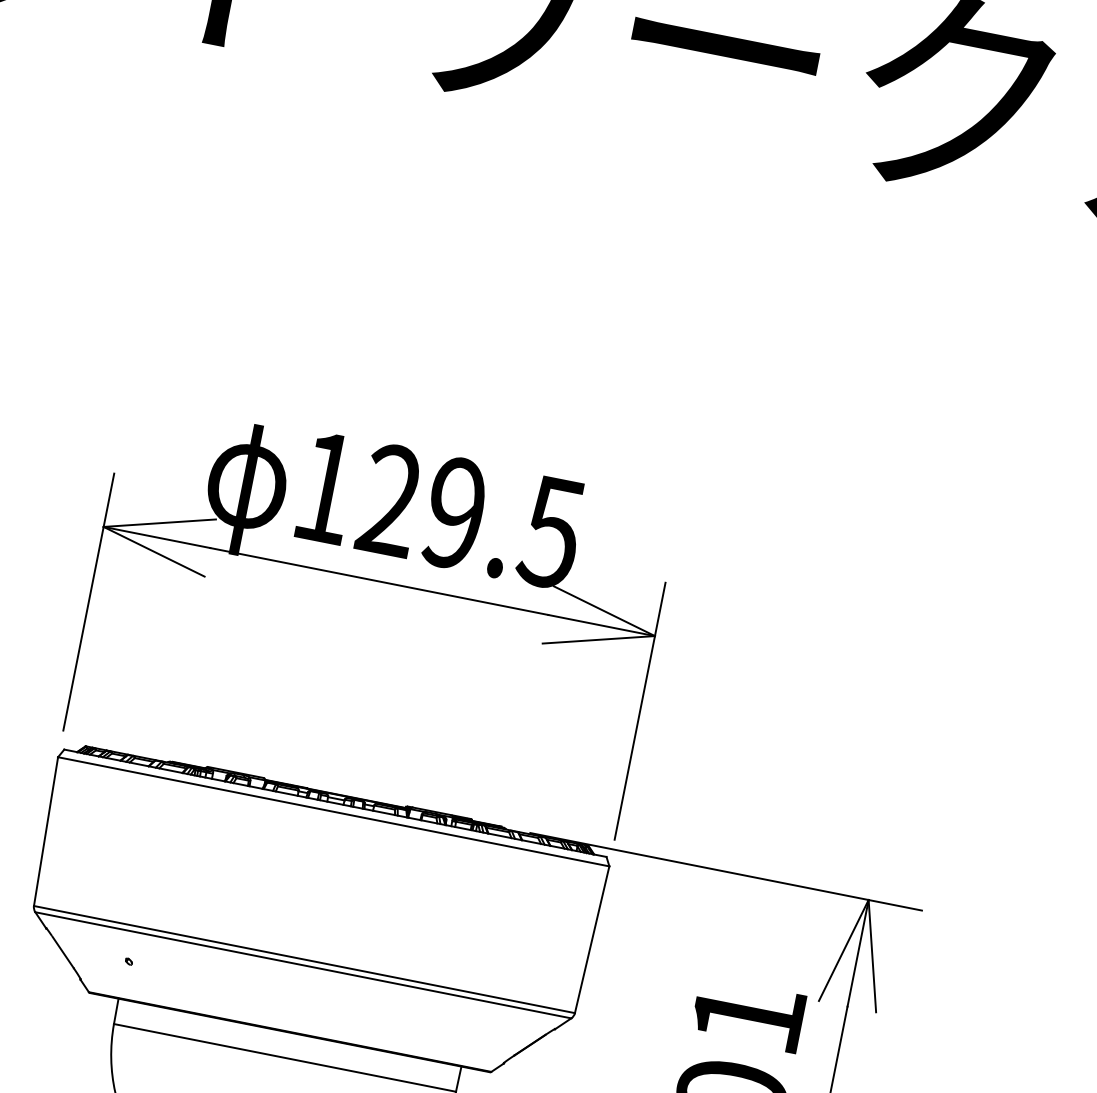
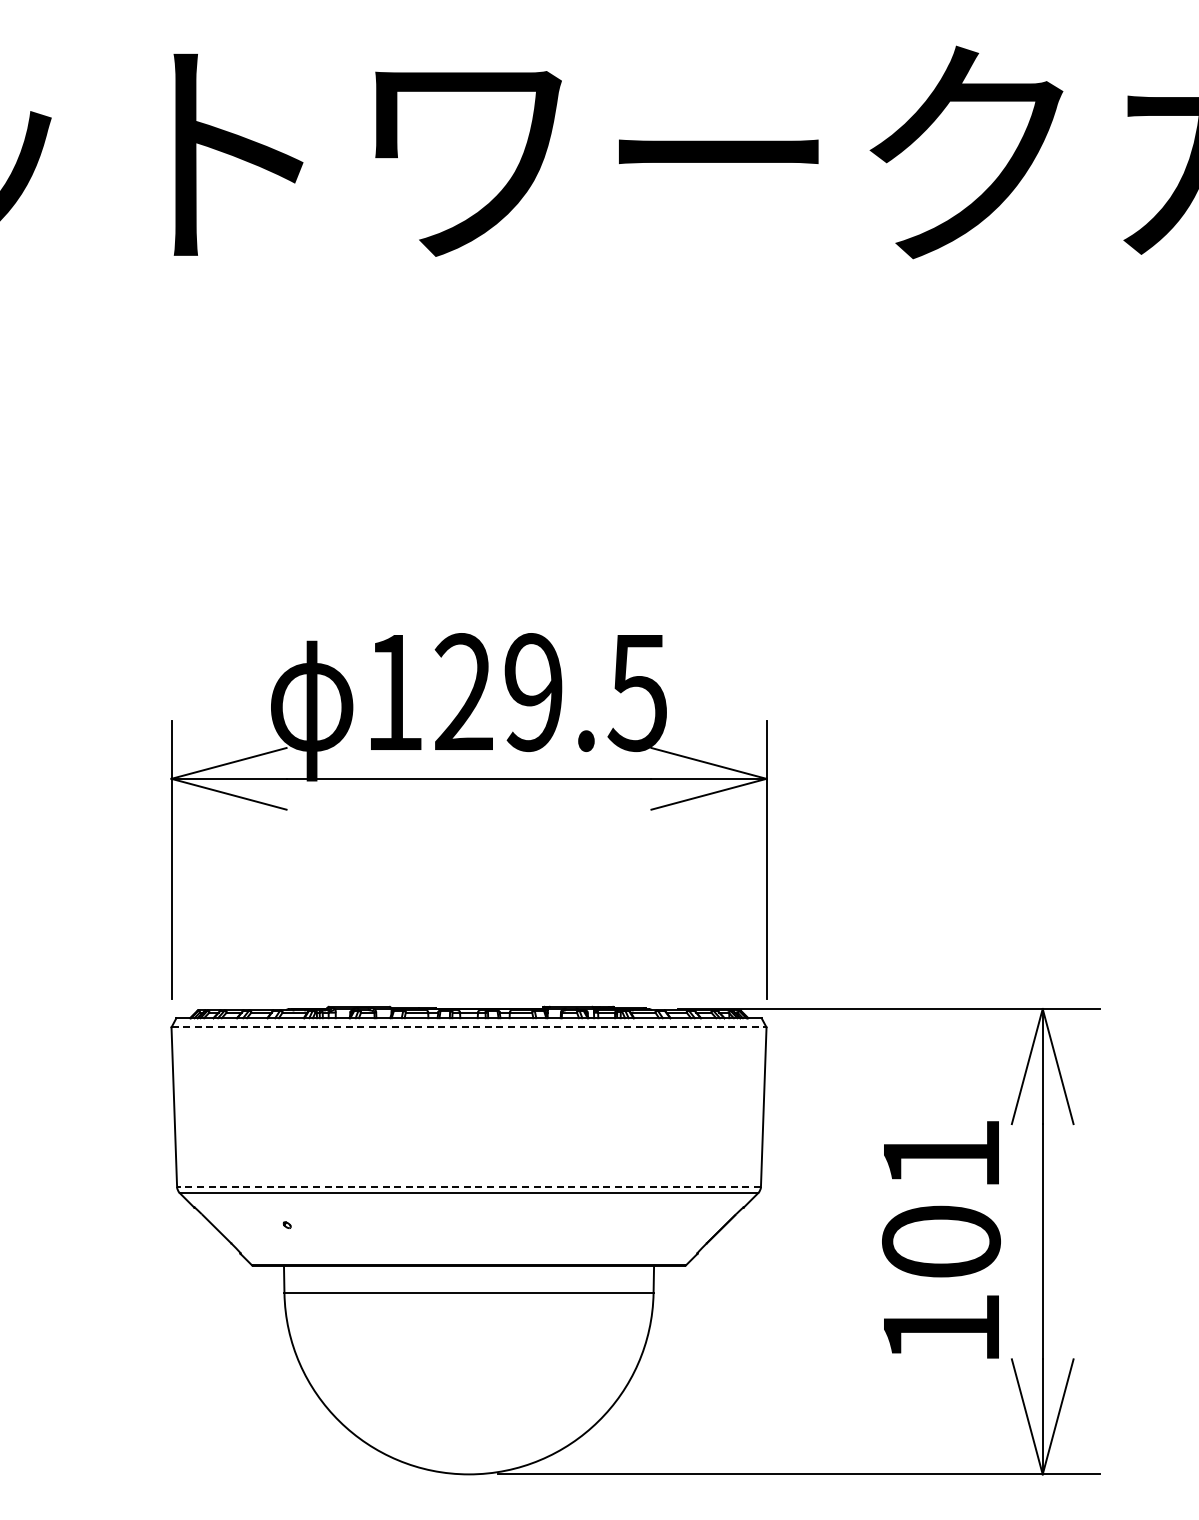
line: (334, 811) -> (469, 1027), solid -> dashed
line: (304, 959) -> (469, 1186), solid -> dashed

